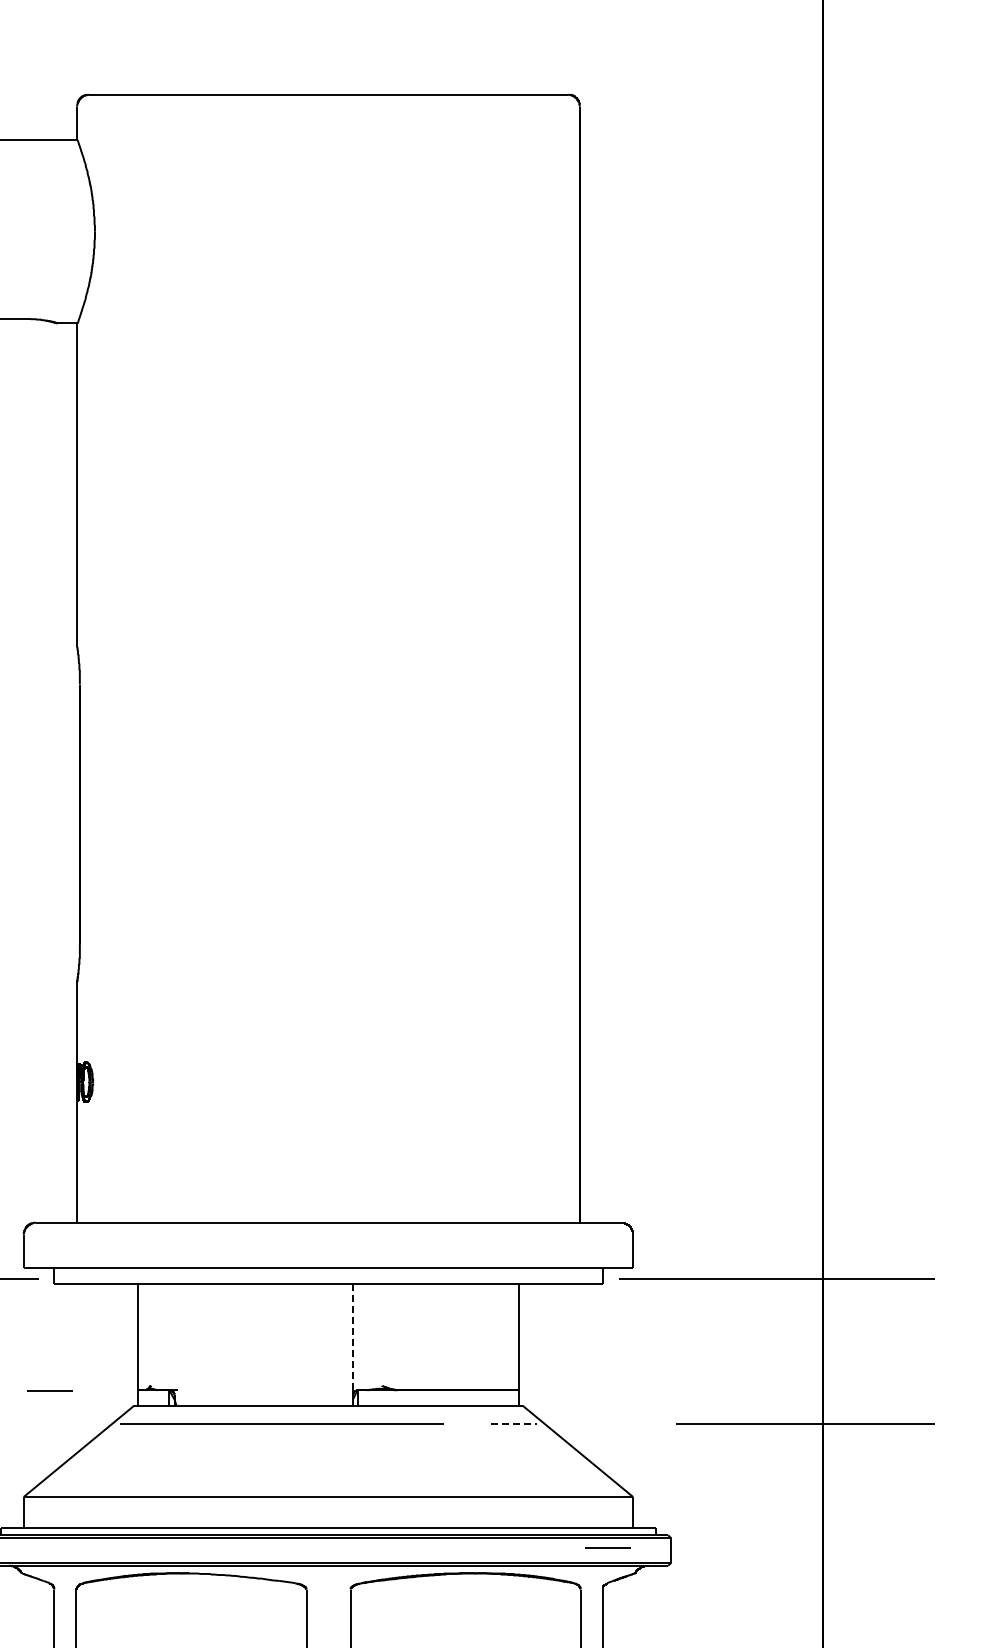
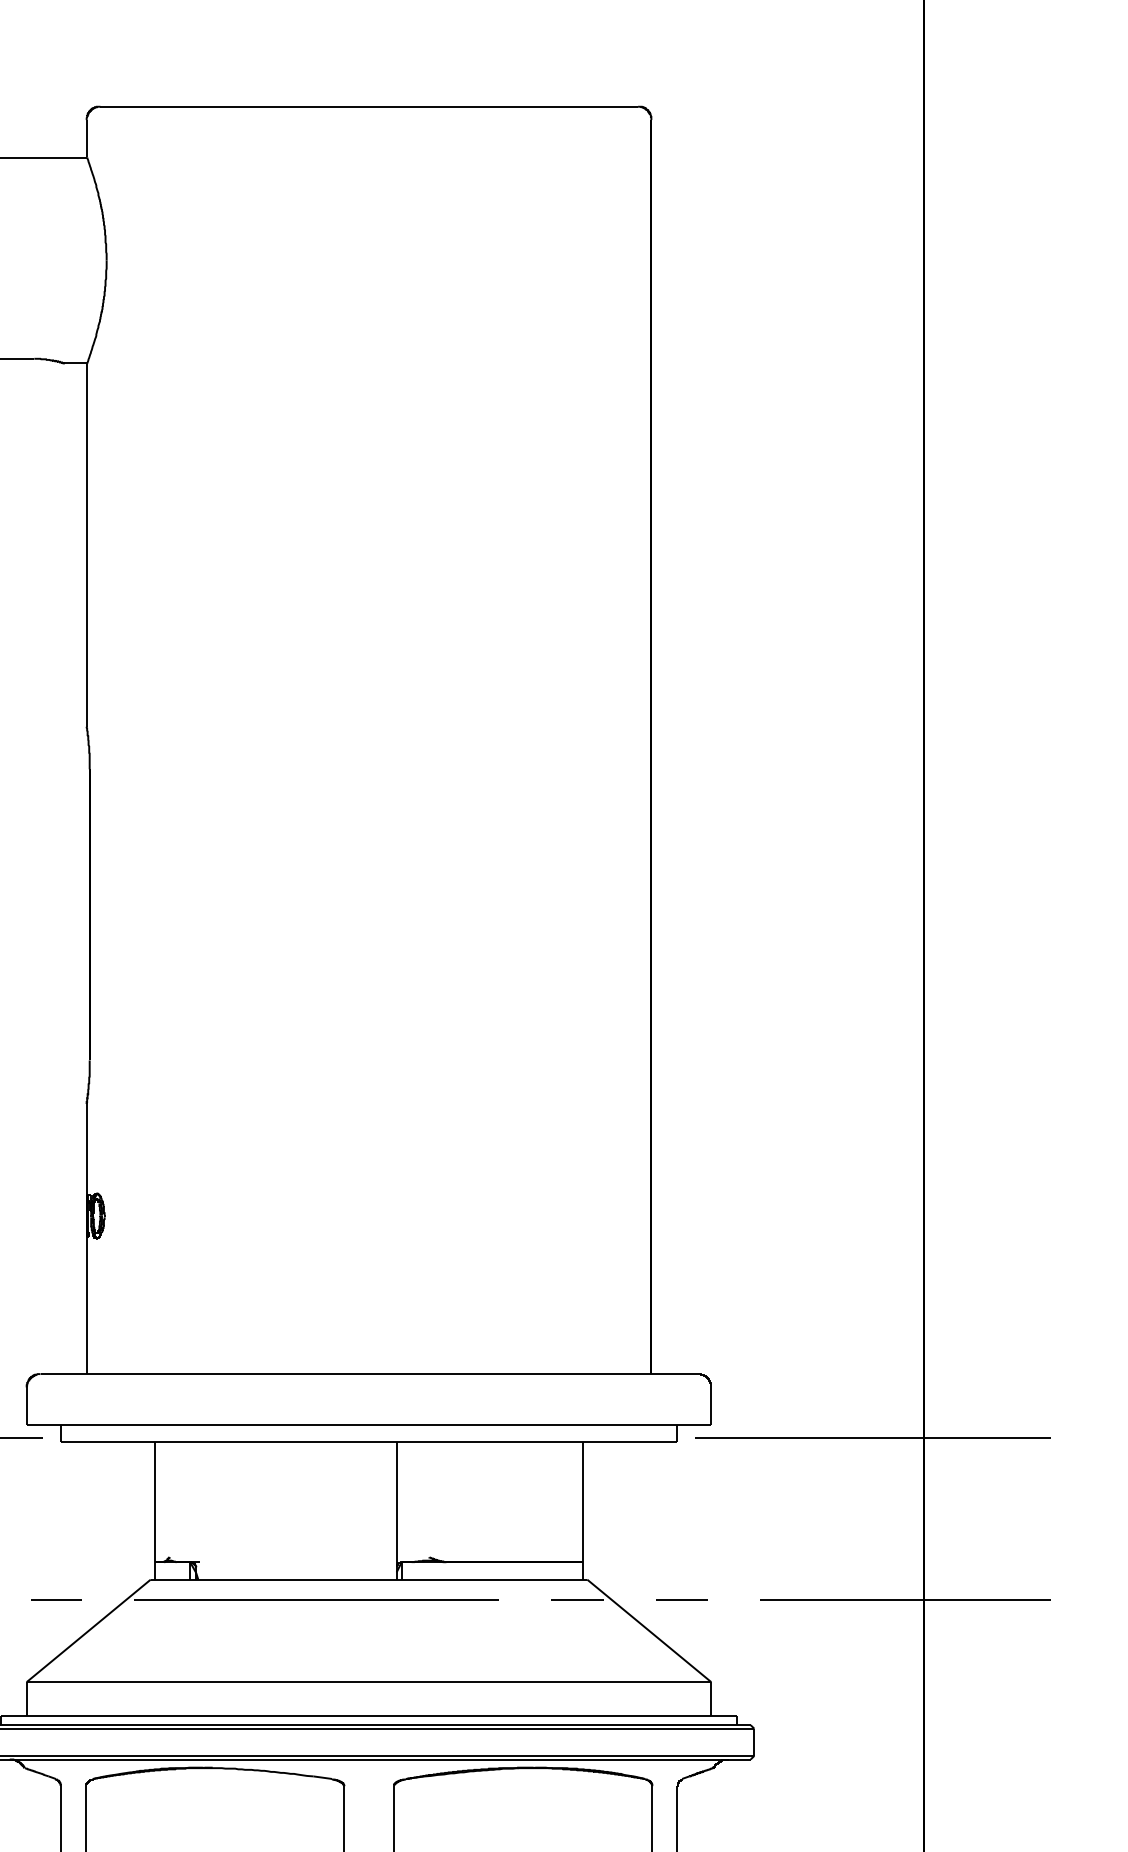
line: (353, 1335) -> (397, 1500), dashed -> solid
line: (49, 1390) -> (55, 1599), moved
line: (514, 1424) -> (578, 1600), dashed -> solid
line: (607, 1547) -> (681, 1599), moved

